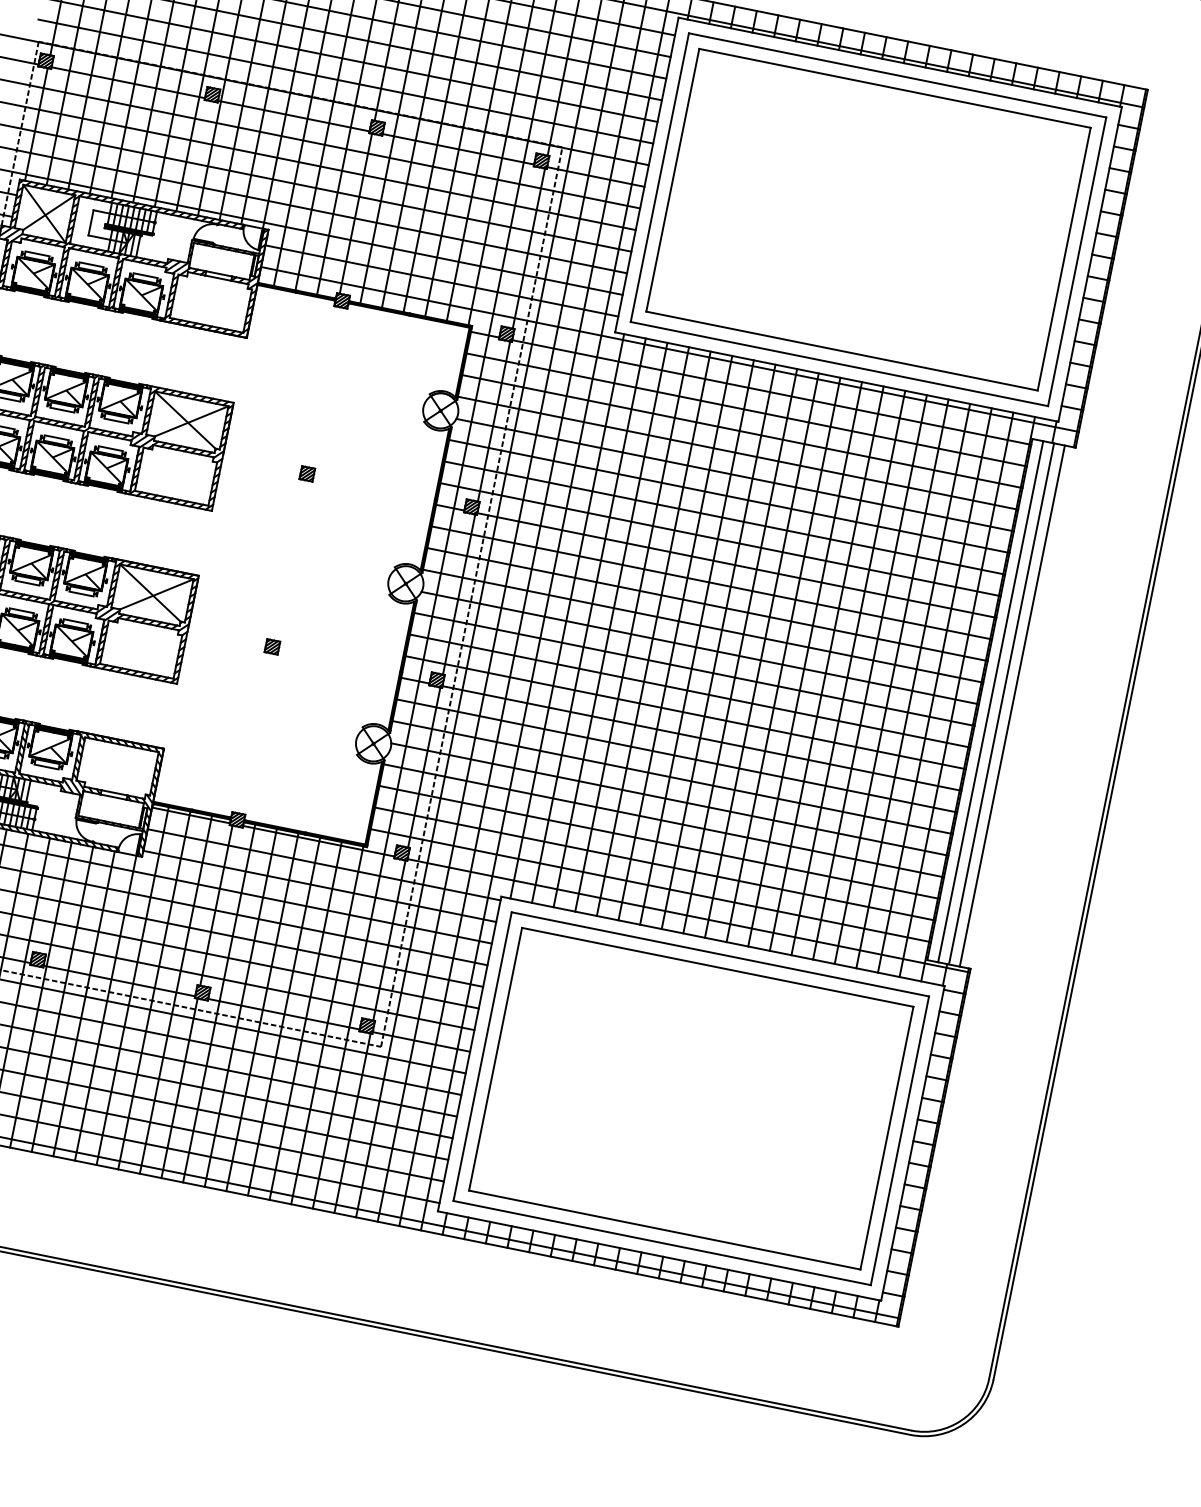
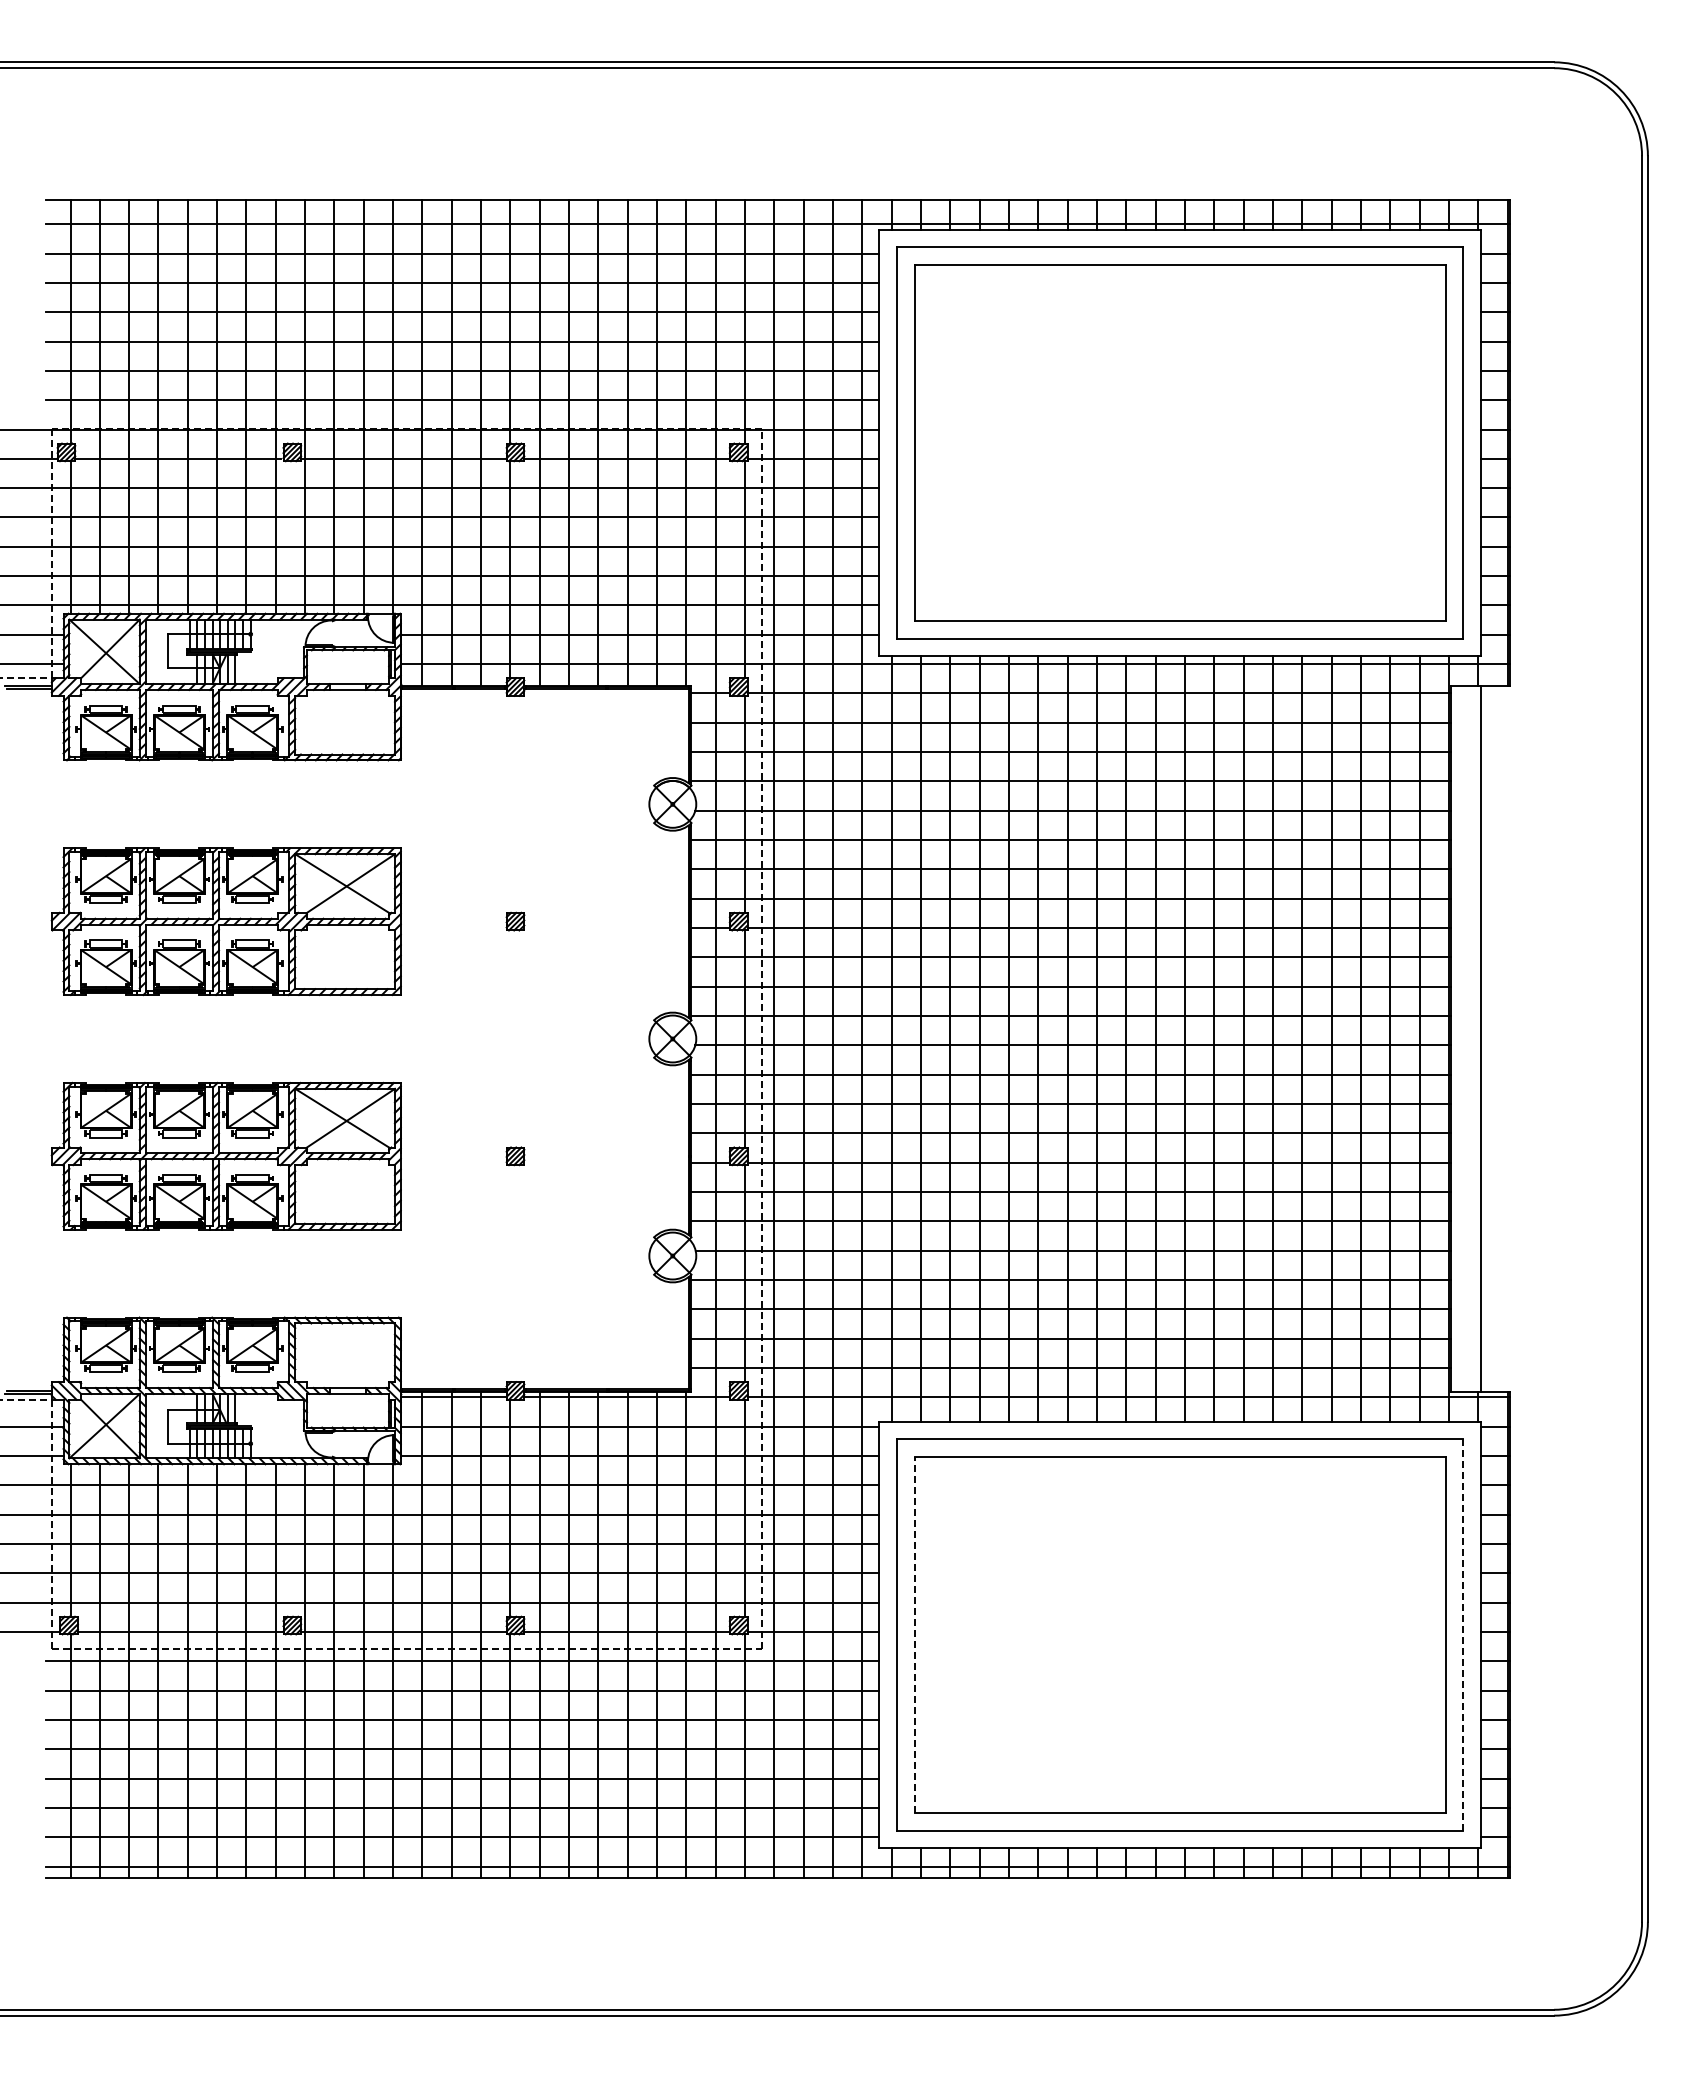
line: (991, 701) -> (1466, 1038), removed
line: (1012, 705) -> (1495, 1038), removed
line: (495, 1058) -> (914, 1634), solid -> dashed
line: (900, 1141) -> (1463, 1635), solid -> dashed

